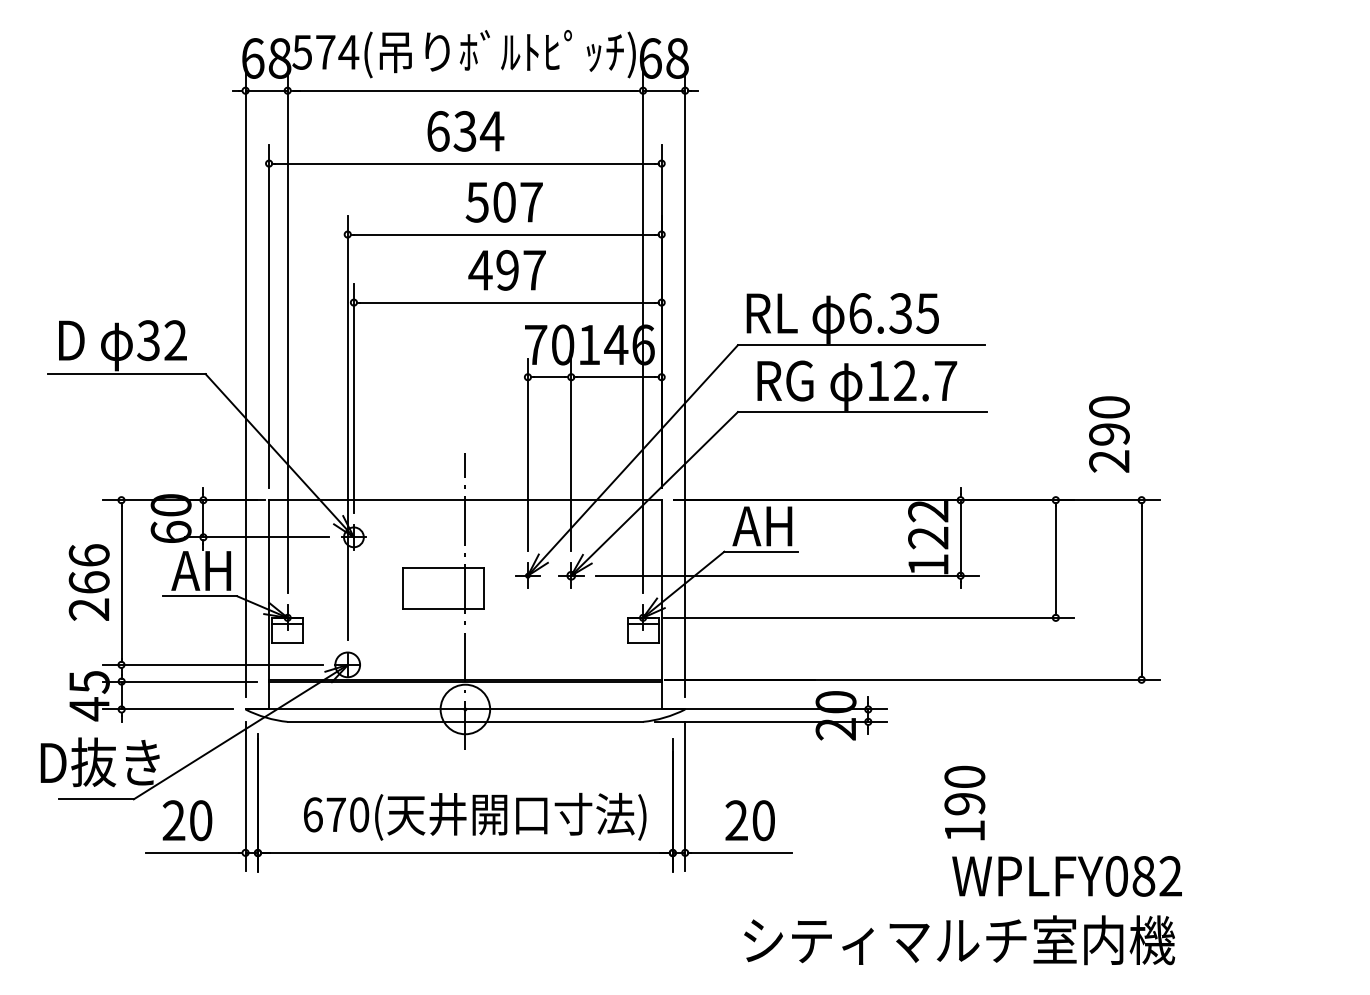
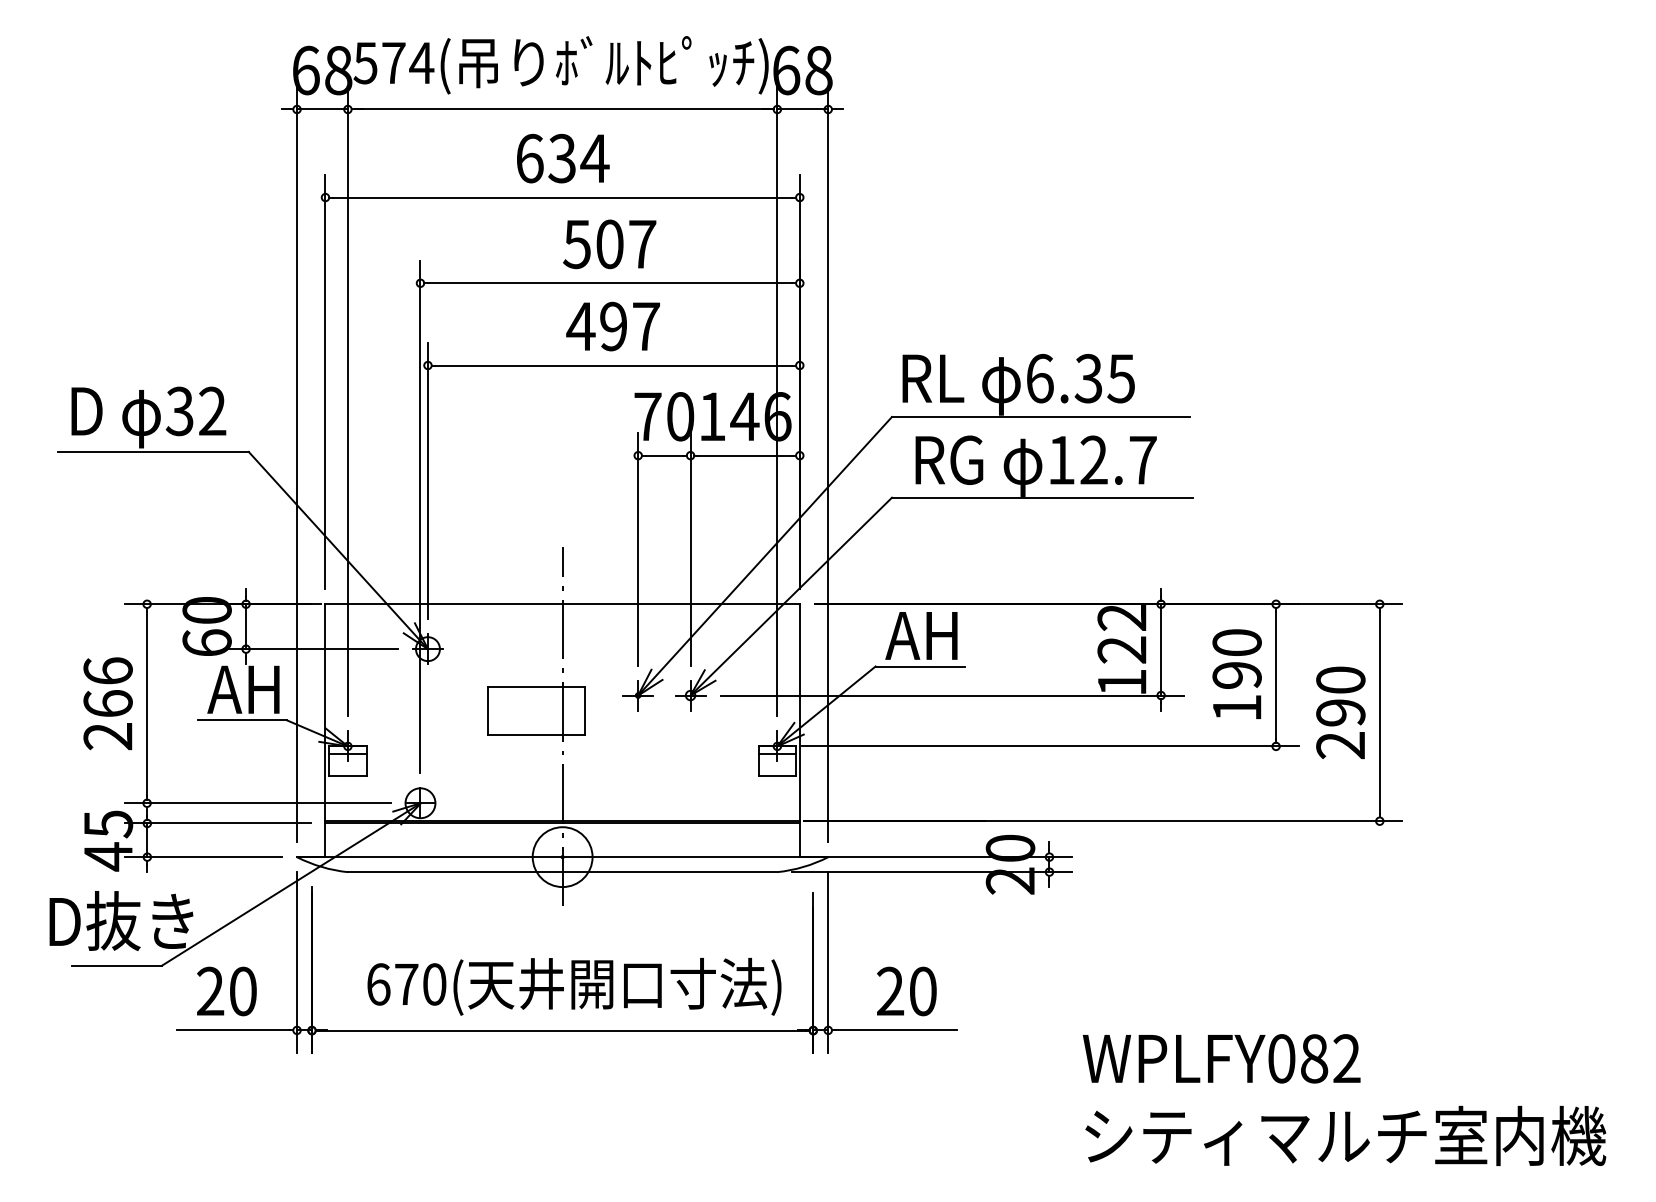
text: (1109, 434) -> (1340, 712), moved
text: (964, 802) -> (1236, 673), moved
text: (1066, 876) -> (1221, 1058), moved
text: (959, 939) -> (1345, 1135), moved

